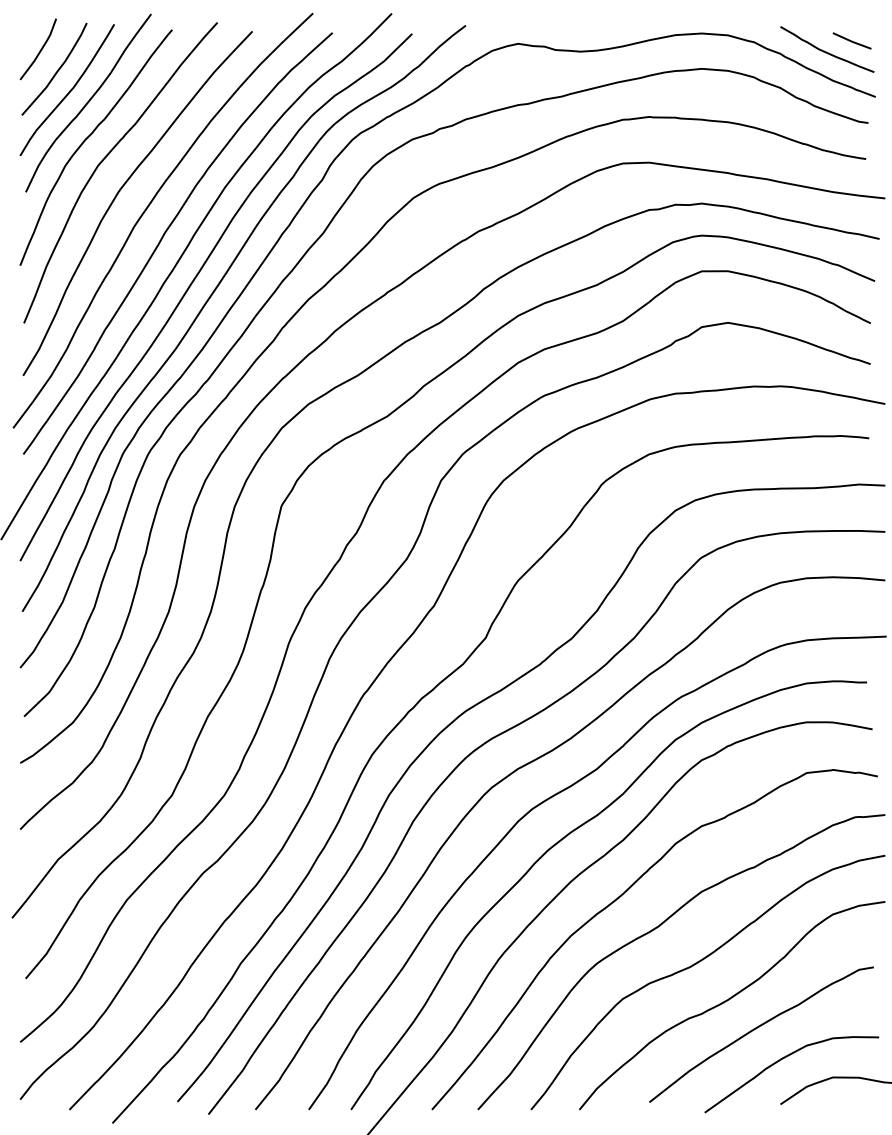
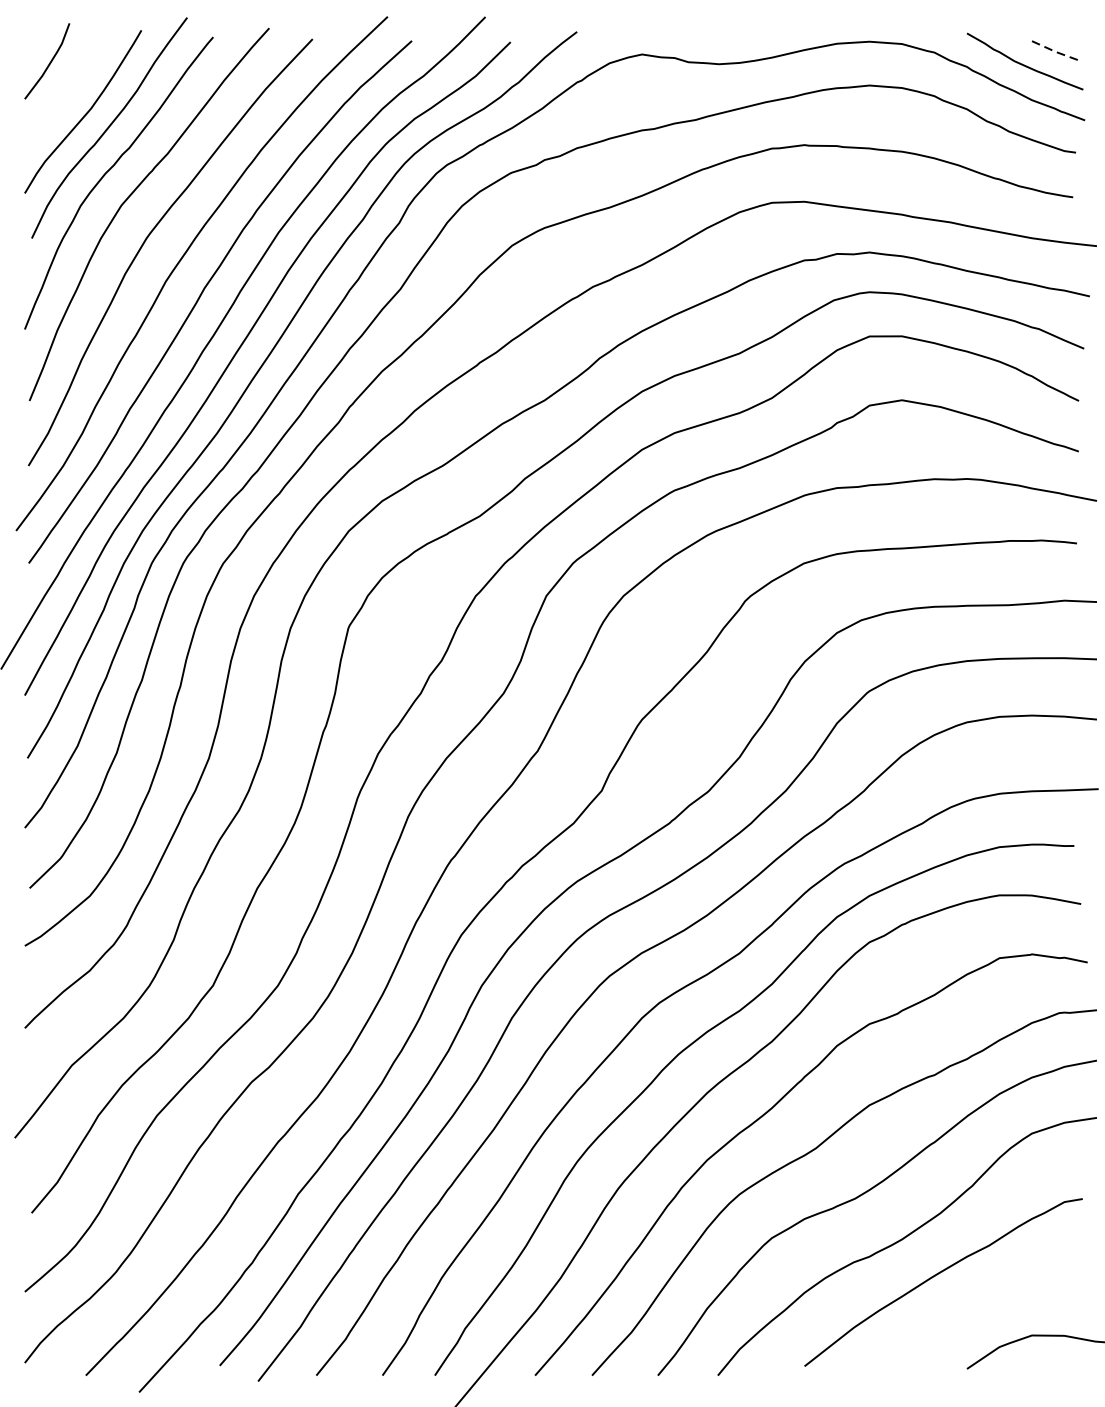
line: (852, 41) -> (1056, 51), solid -> dashed
curve: (57, 69) -> (71, 86), removed
curve: (783, 1059) -> (970, 1313), removed

